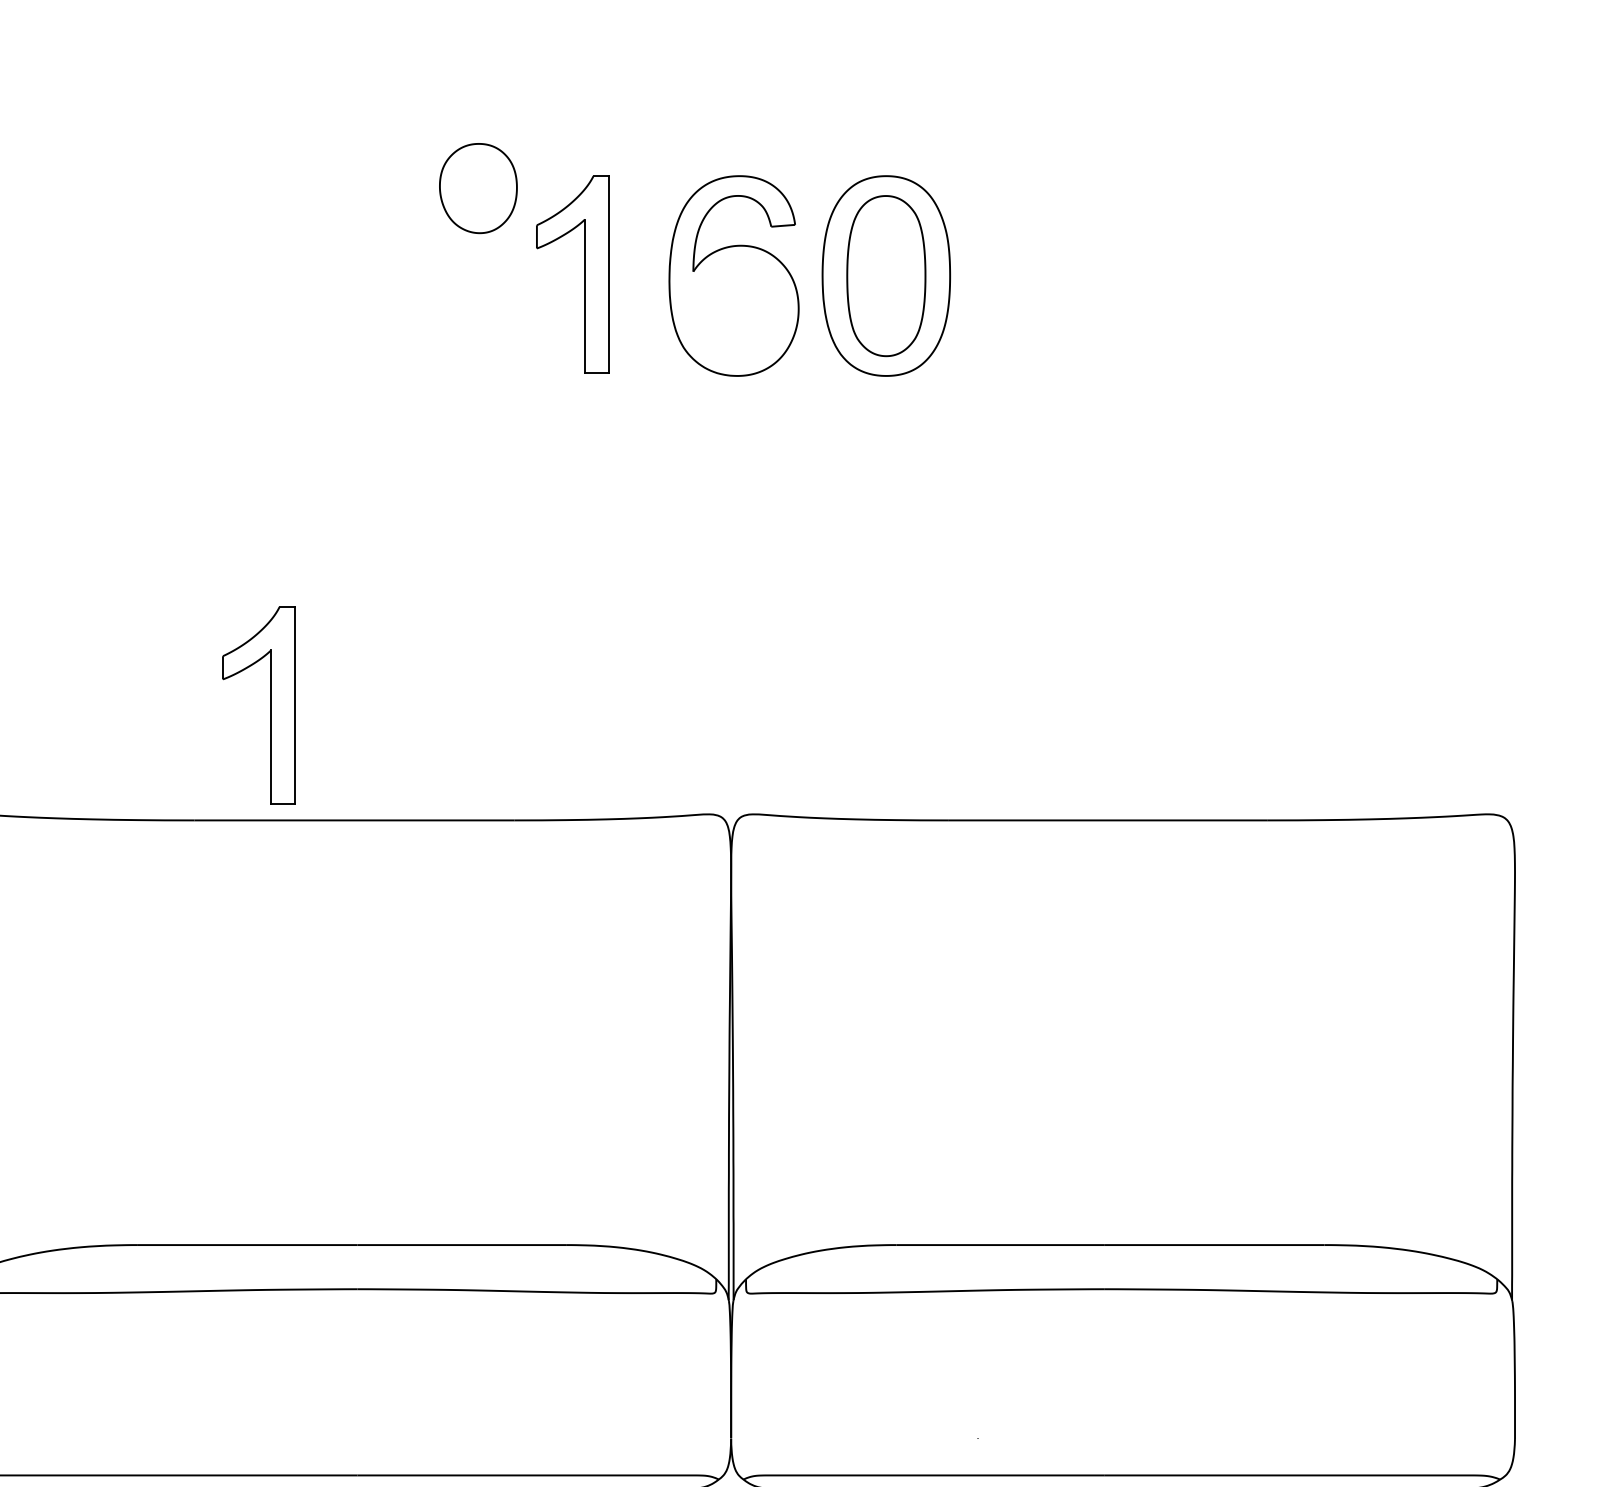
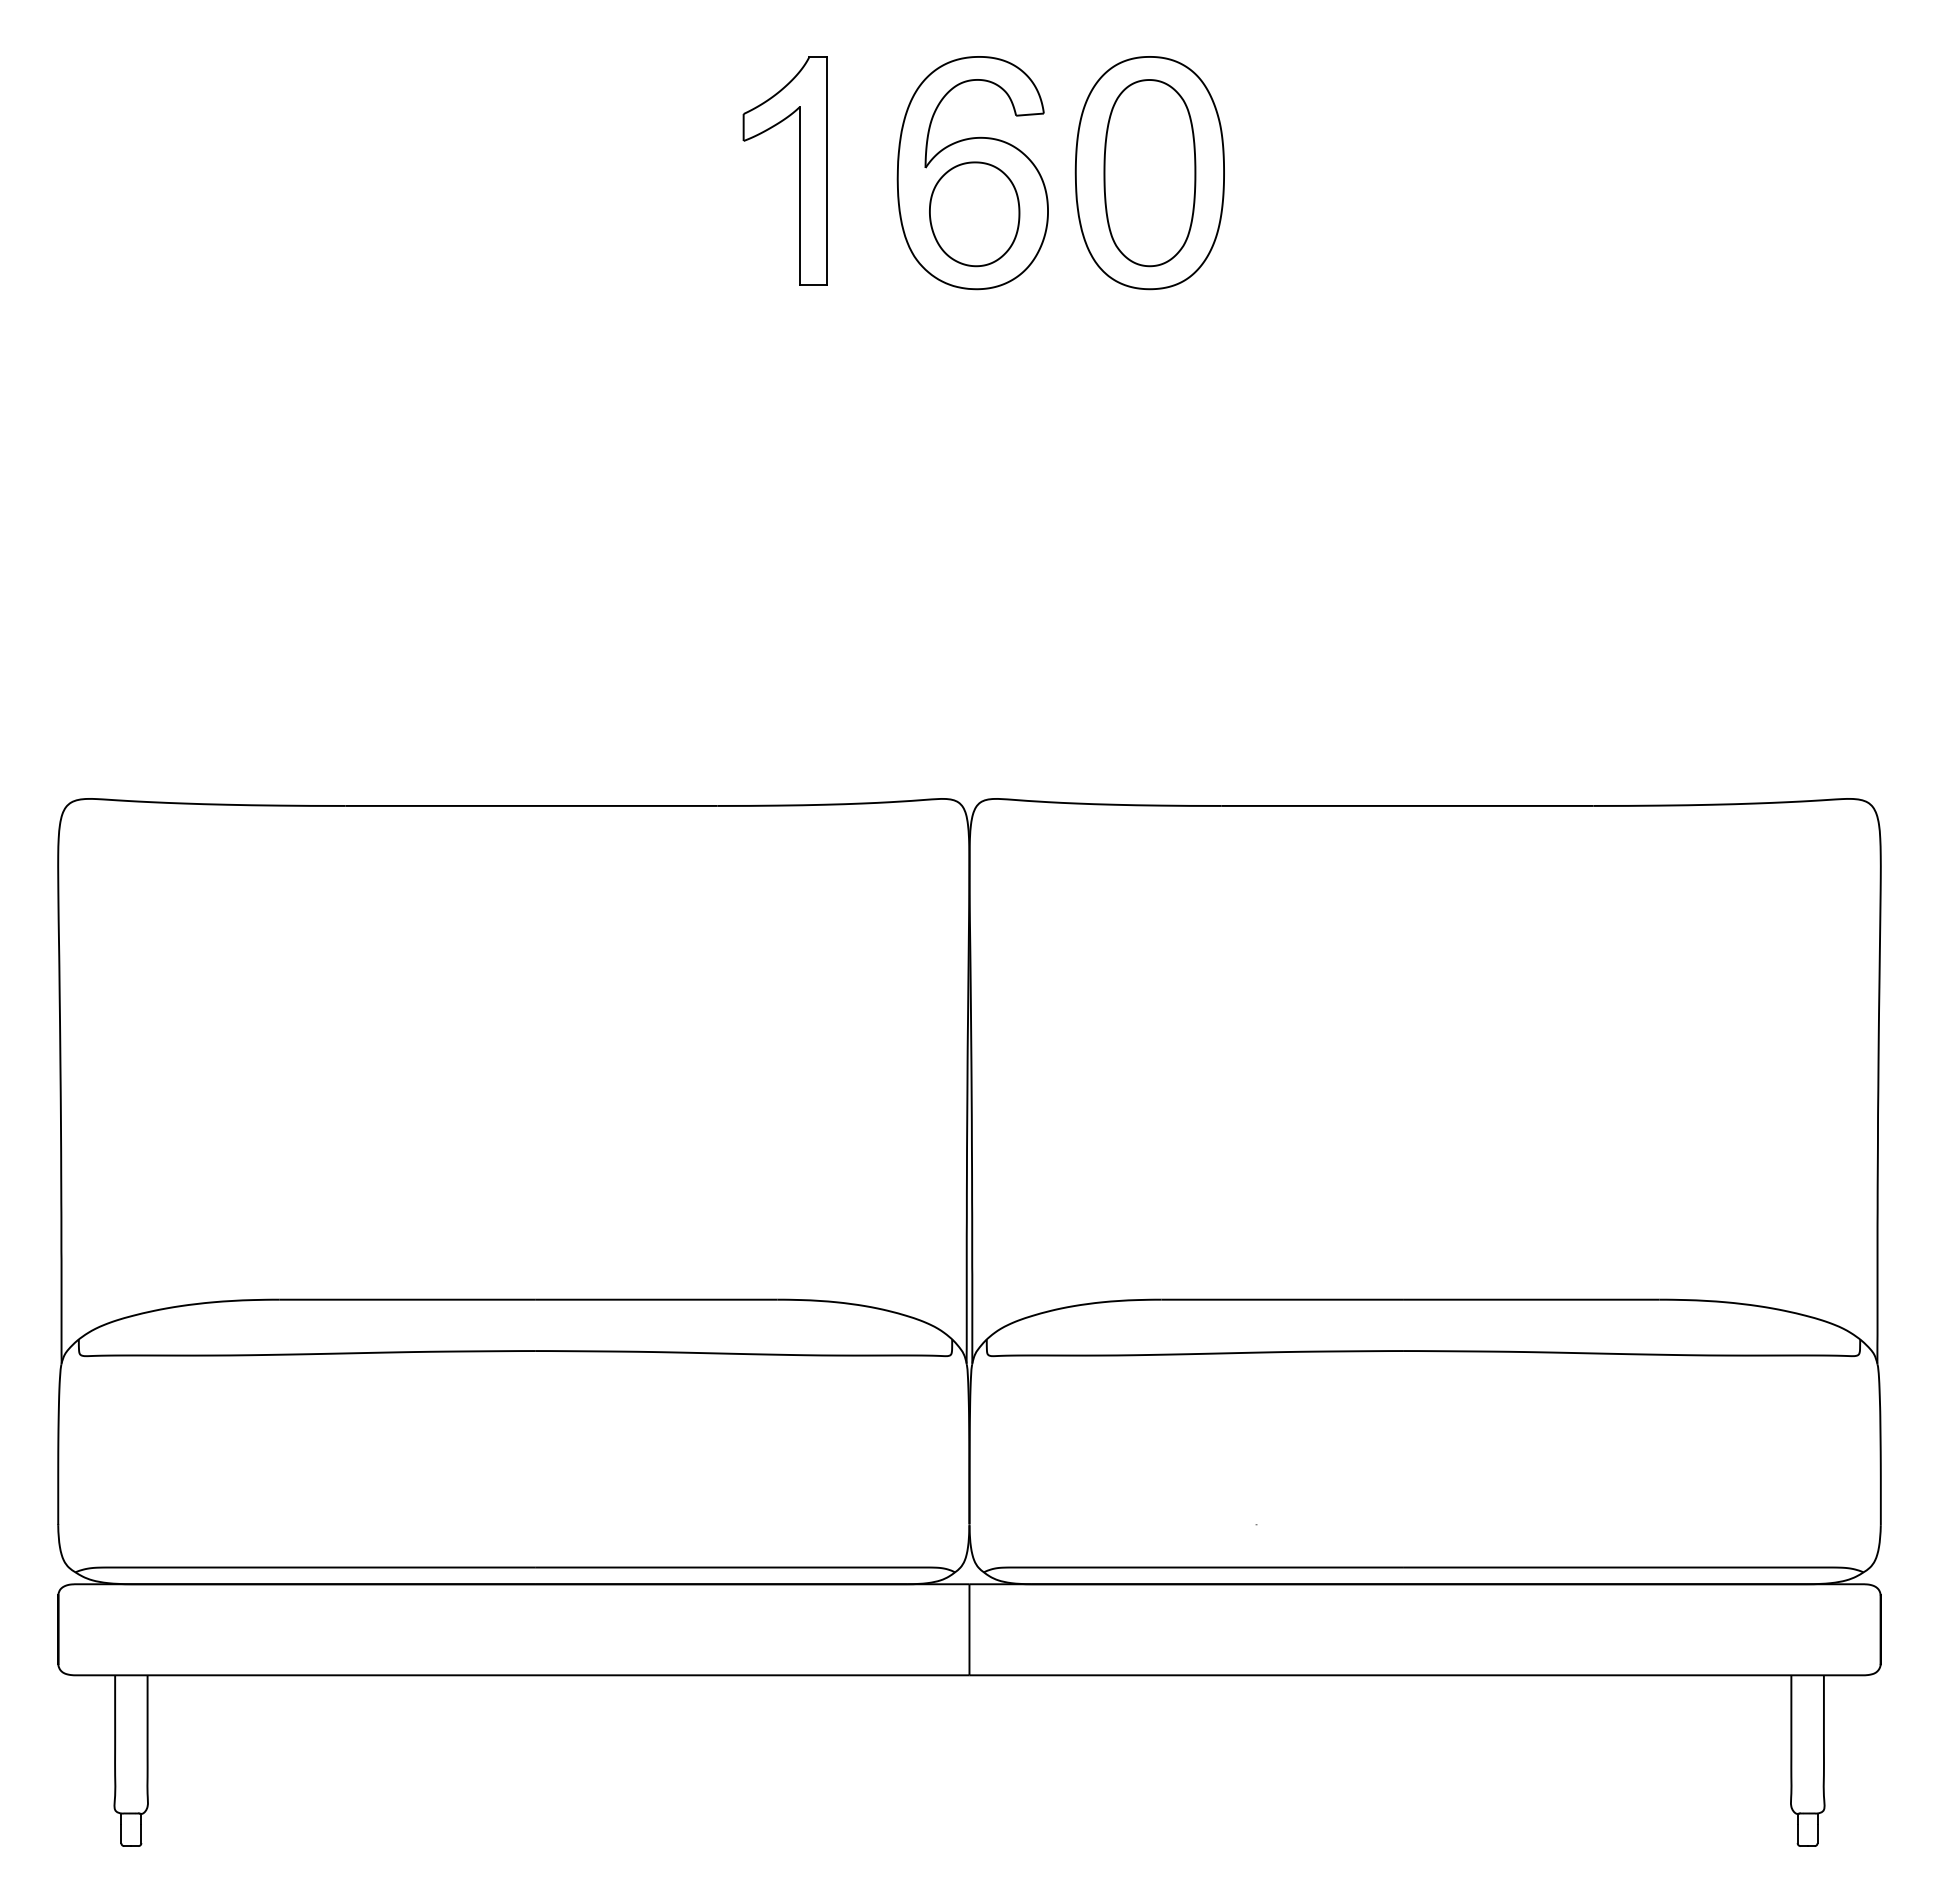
part: (478, 188) -> (974, 214), moved
part: (271, 704) -> (434, 671), removed

